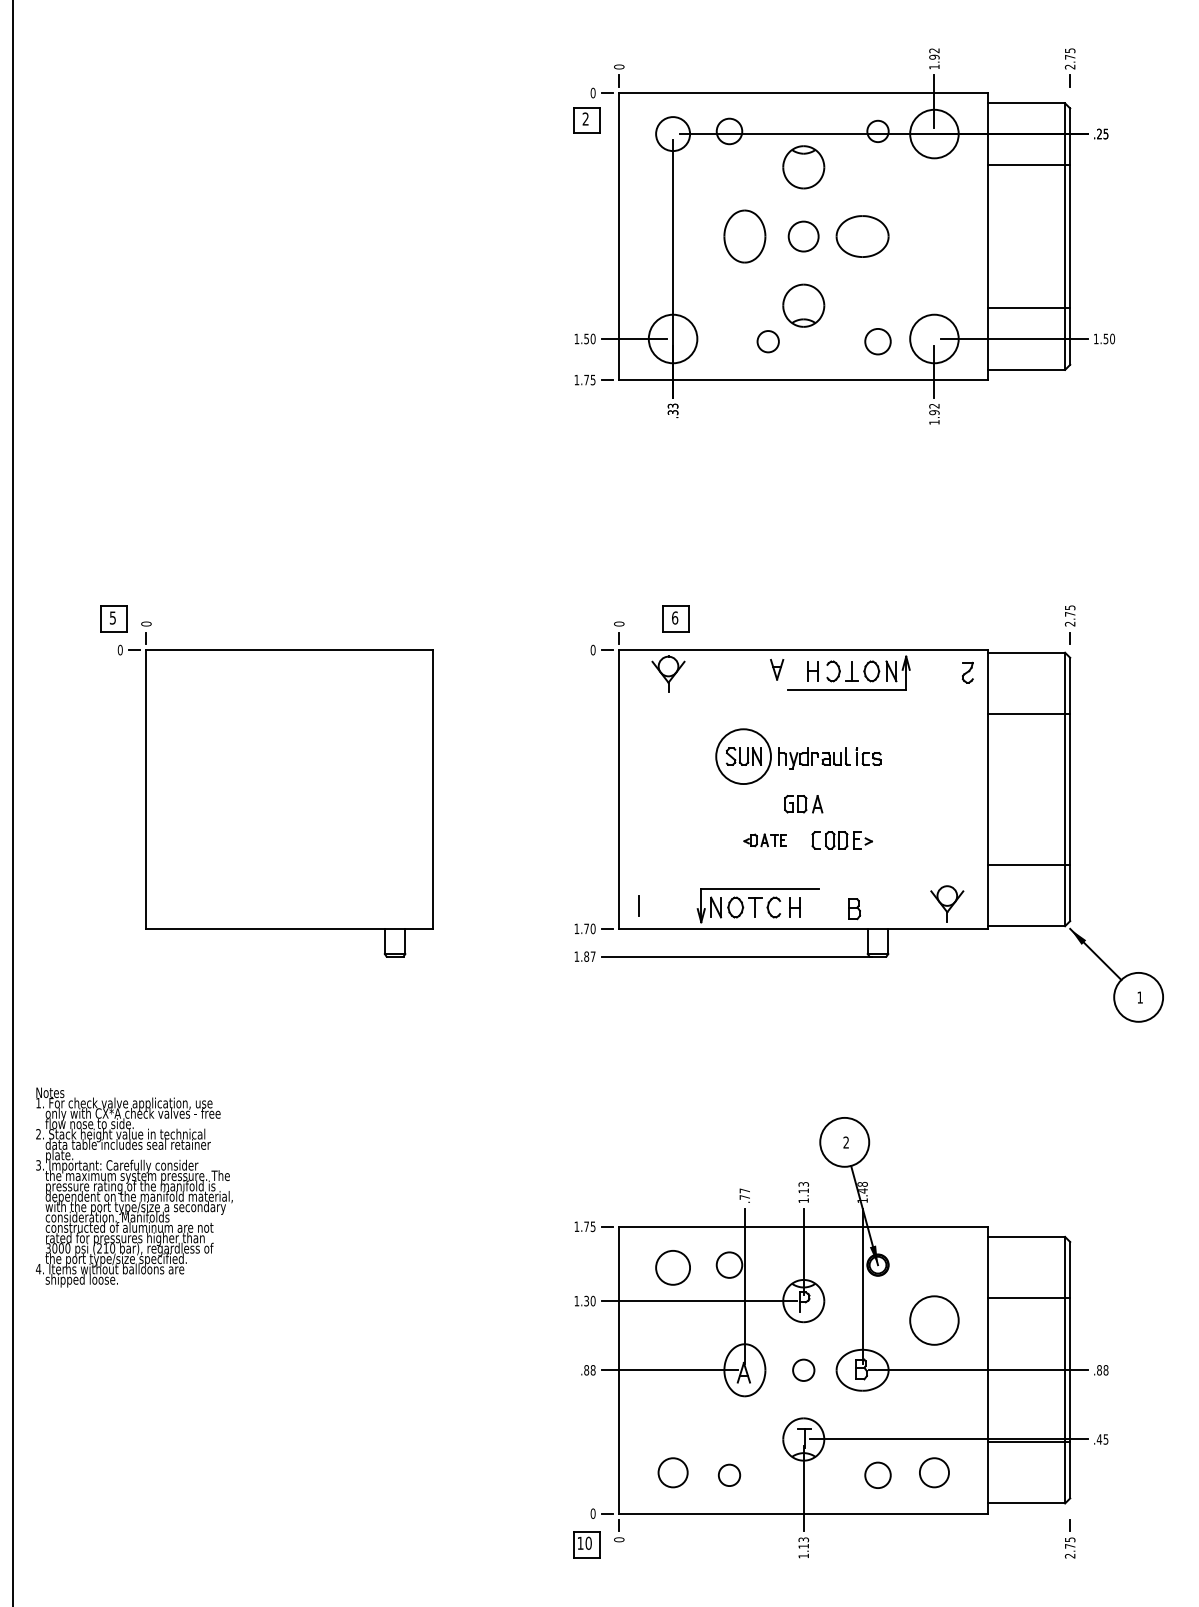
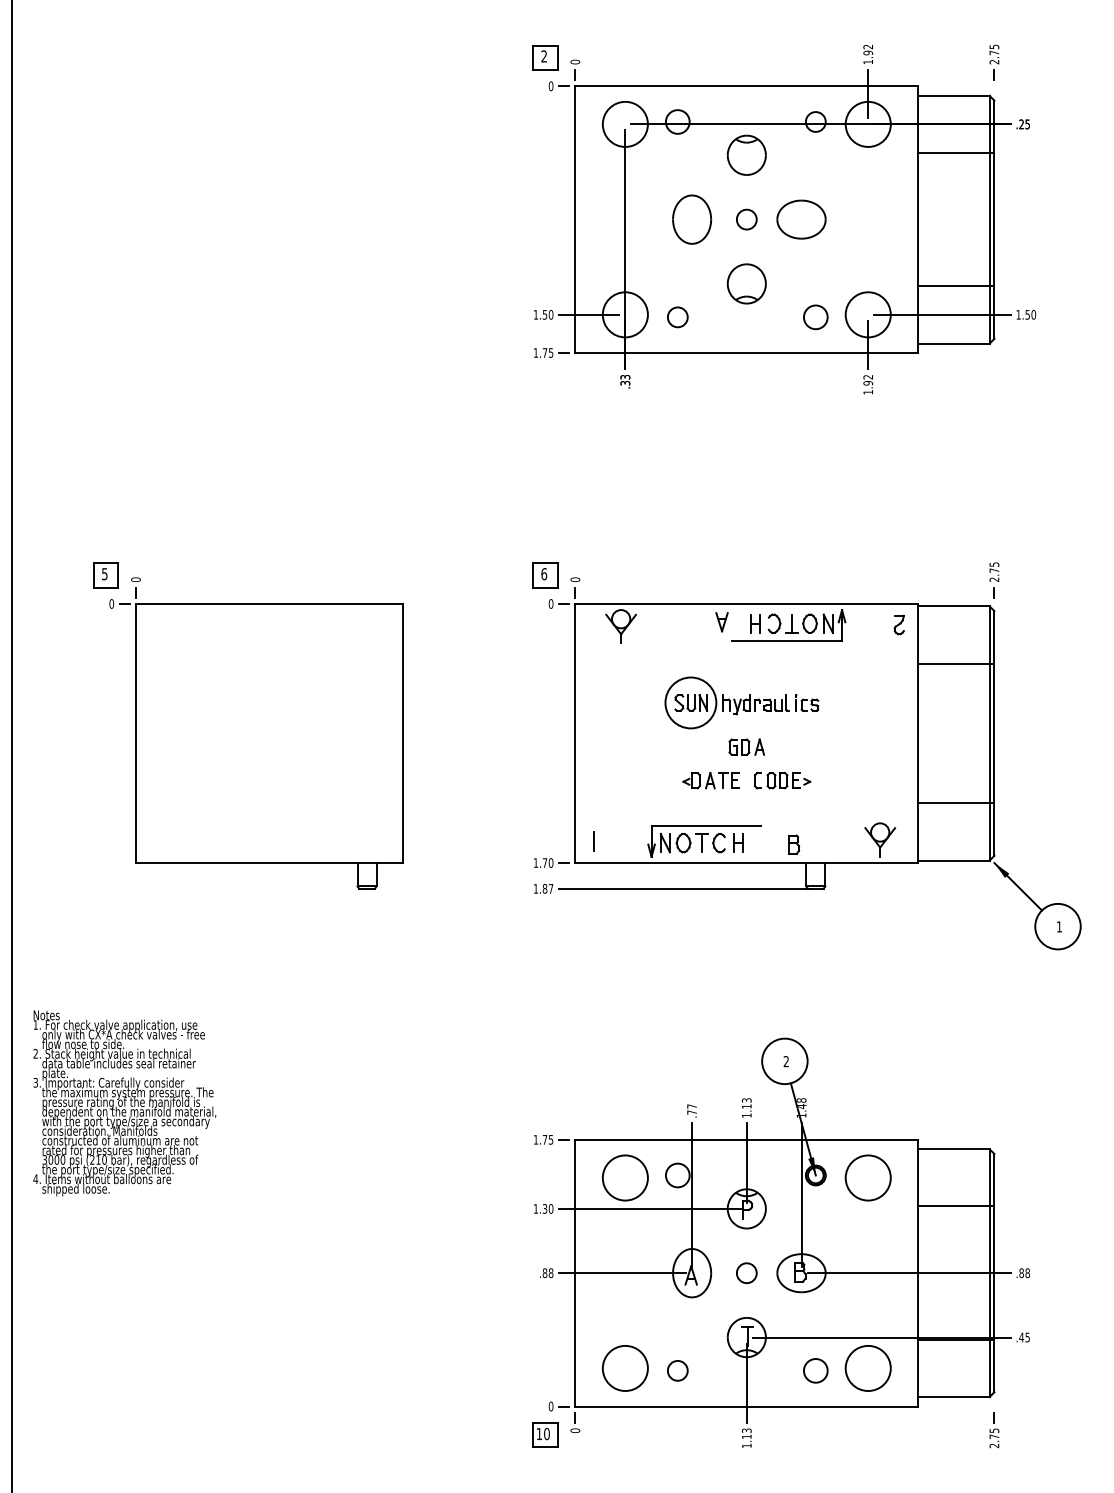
part: (587, 120) -> (545, 57), moved
circle: (672, 133) -> (624, 123), size x1.43
circle: (803, 236) -> (746, 219), size x0.71
circle: (767, 341) -> (677, 317), moved
part: (676, 619) -> (545, 575), moved
part: (764, 840) -> (710, 780), size x1.43
circle: (672, 1267) -> (624, 1177), size x1.43
circle: (933, 1320) -> (867, 1177), moved
circle: (673, 1472) -> (625, 1368), size x1.67
circle: (933, 1472) -> (867, 1368), size x1.67

